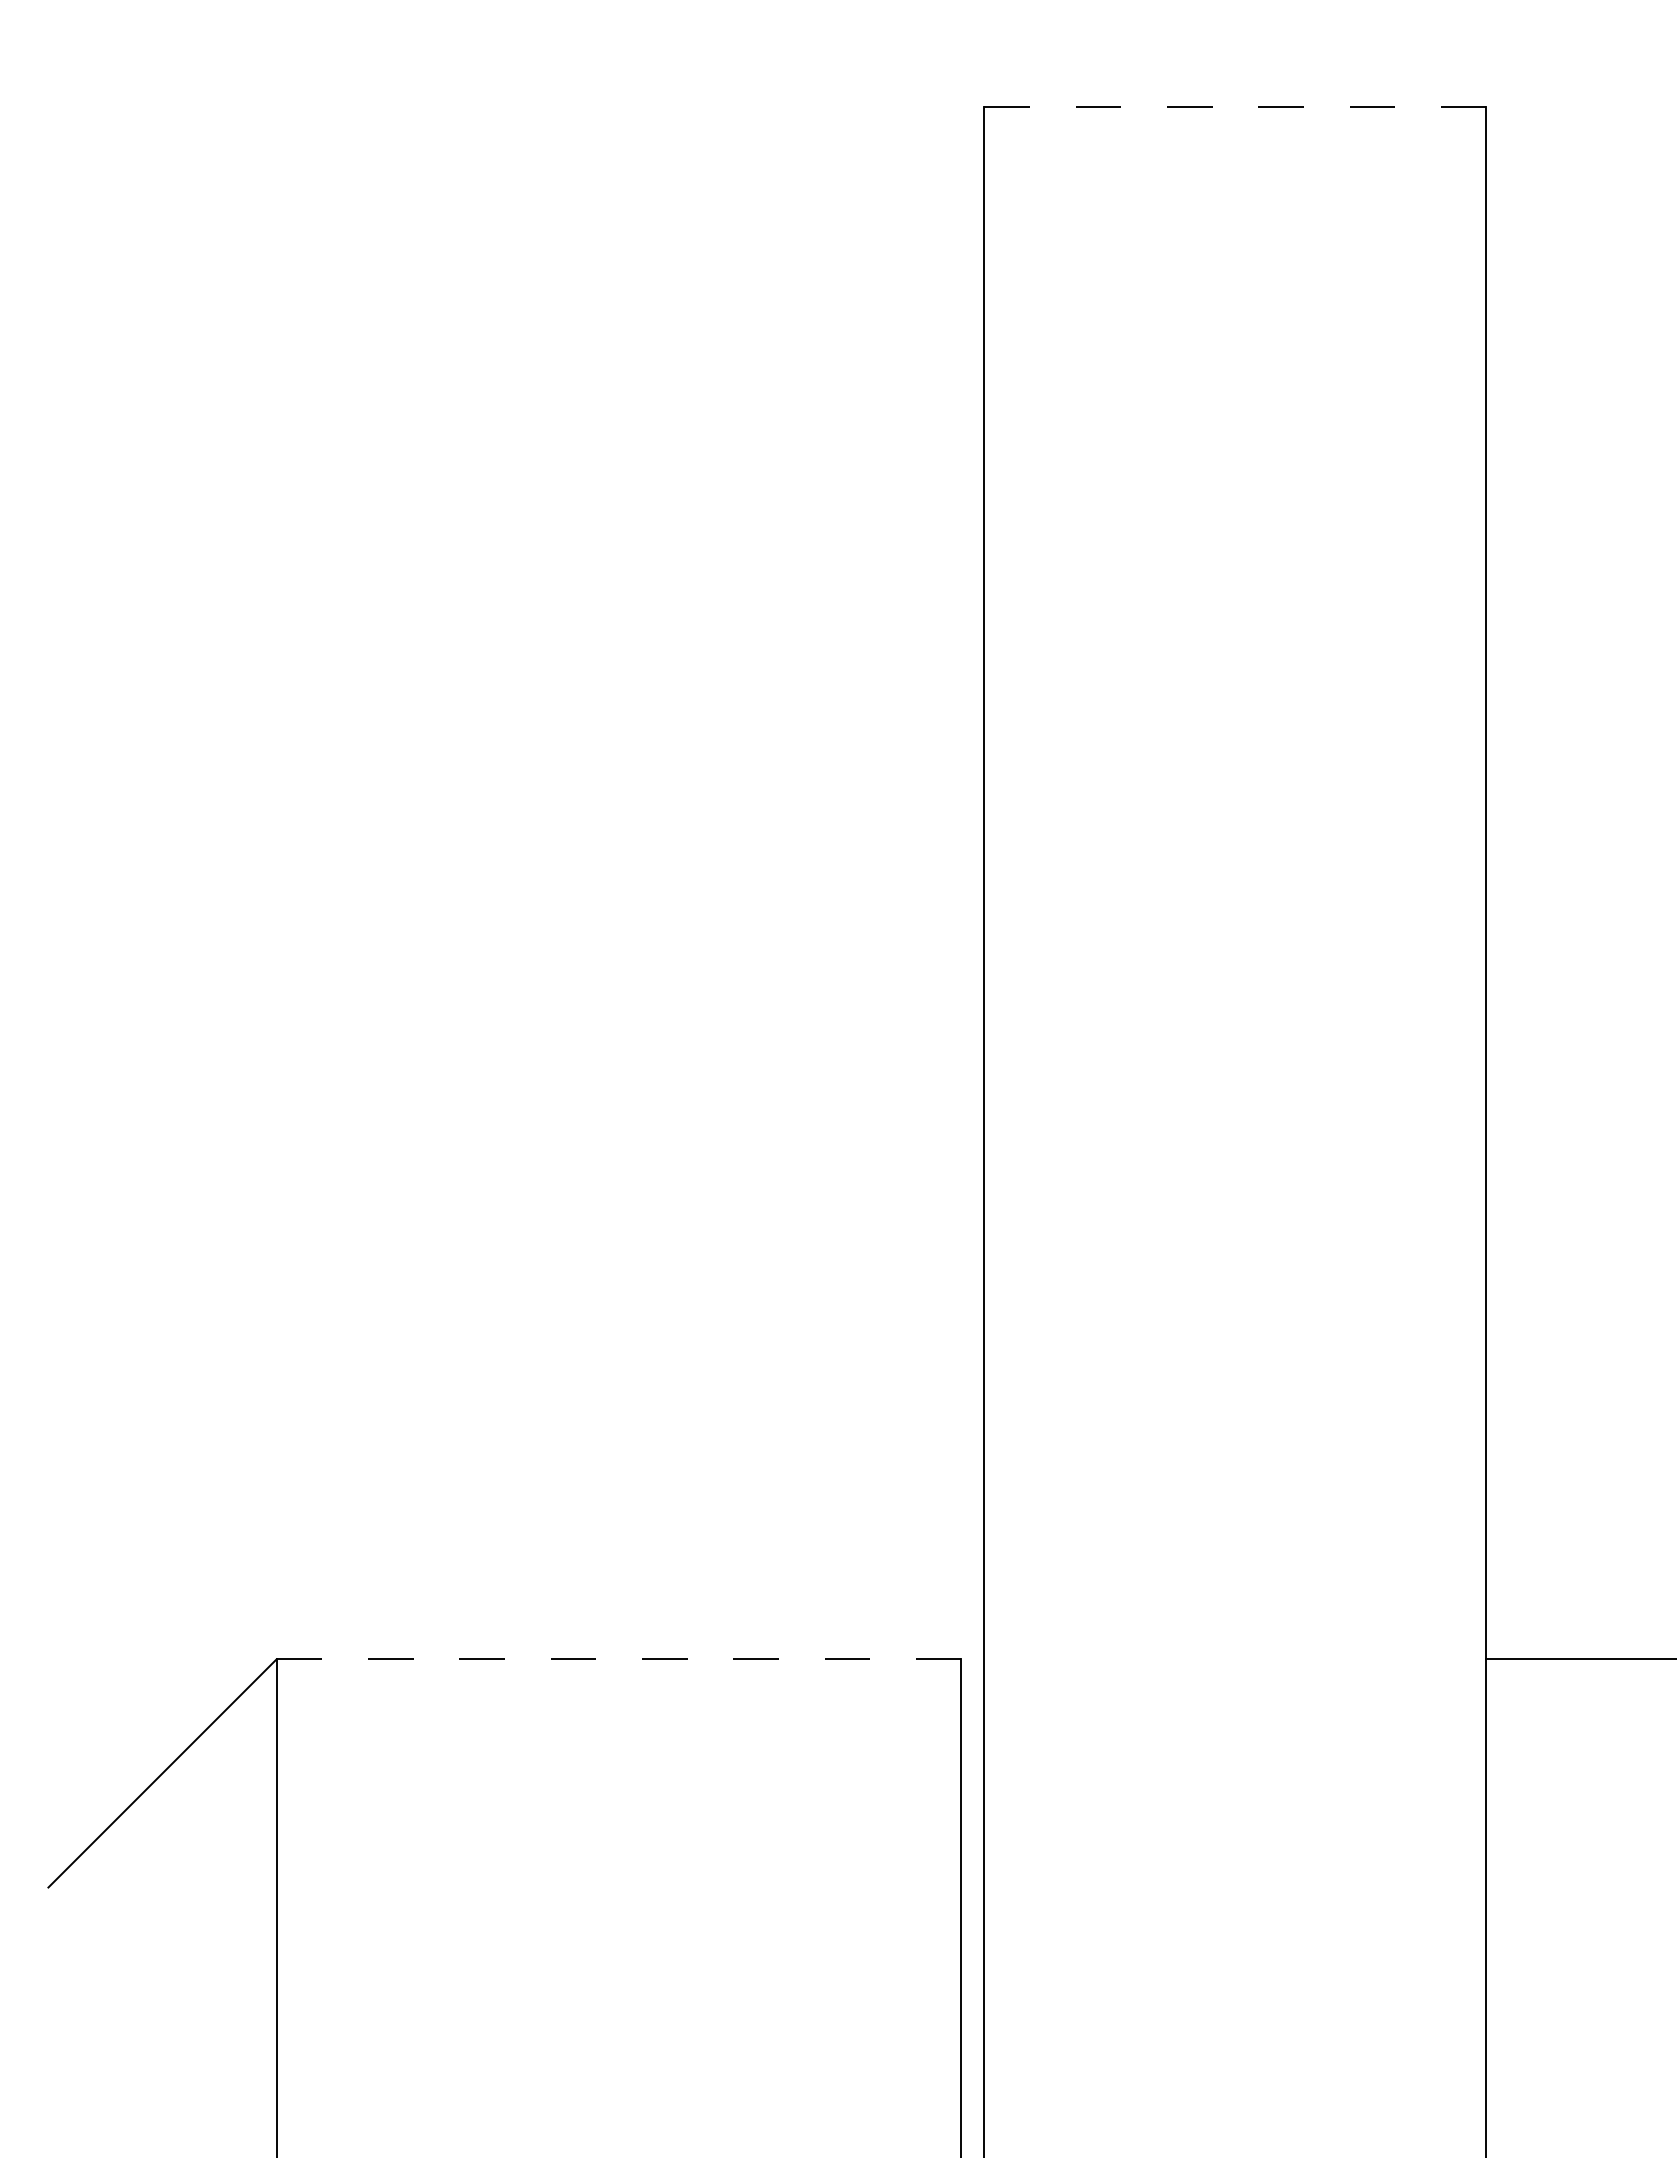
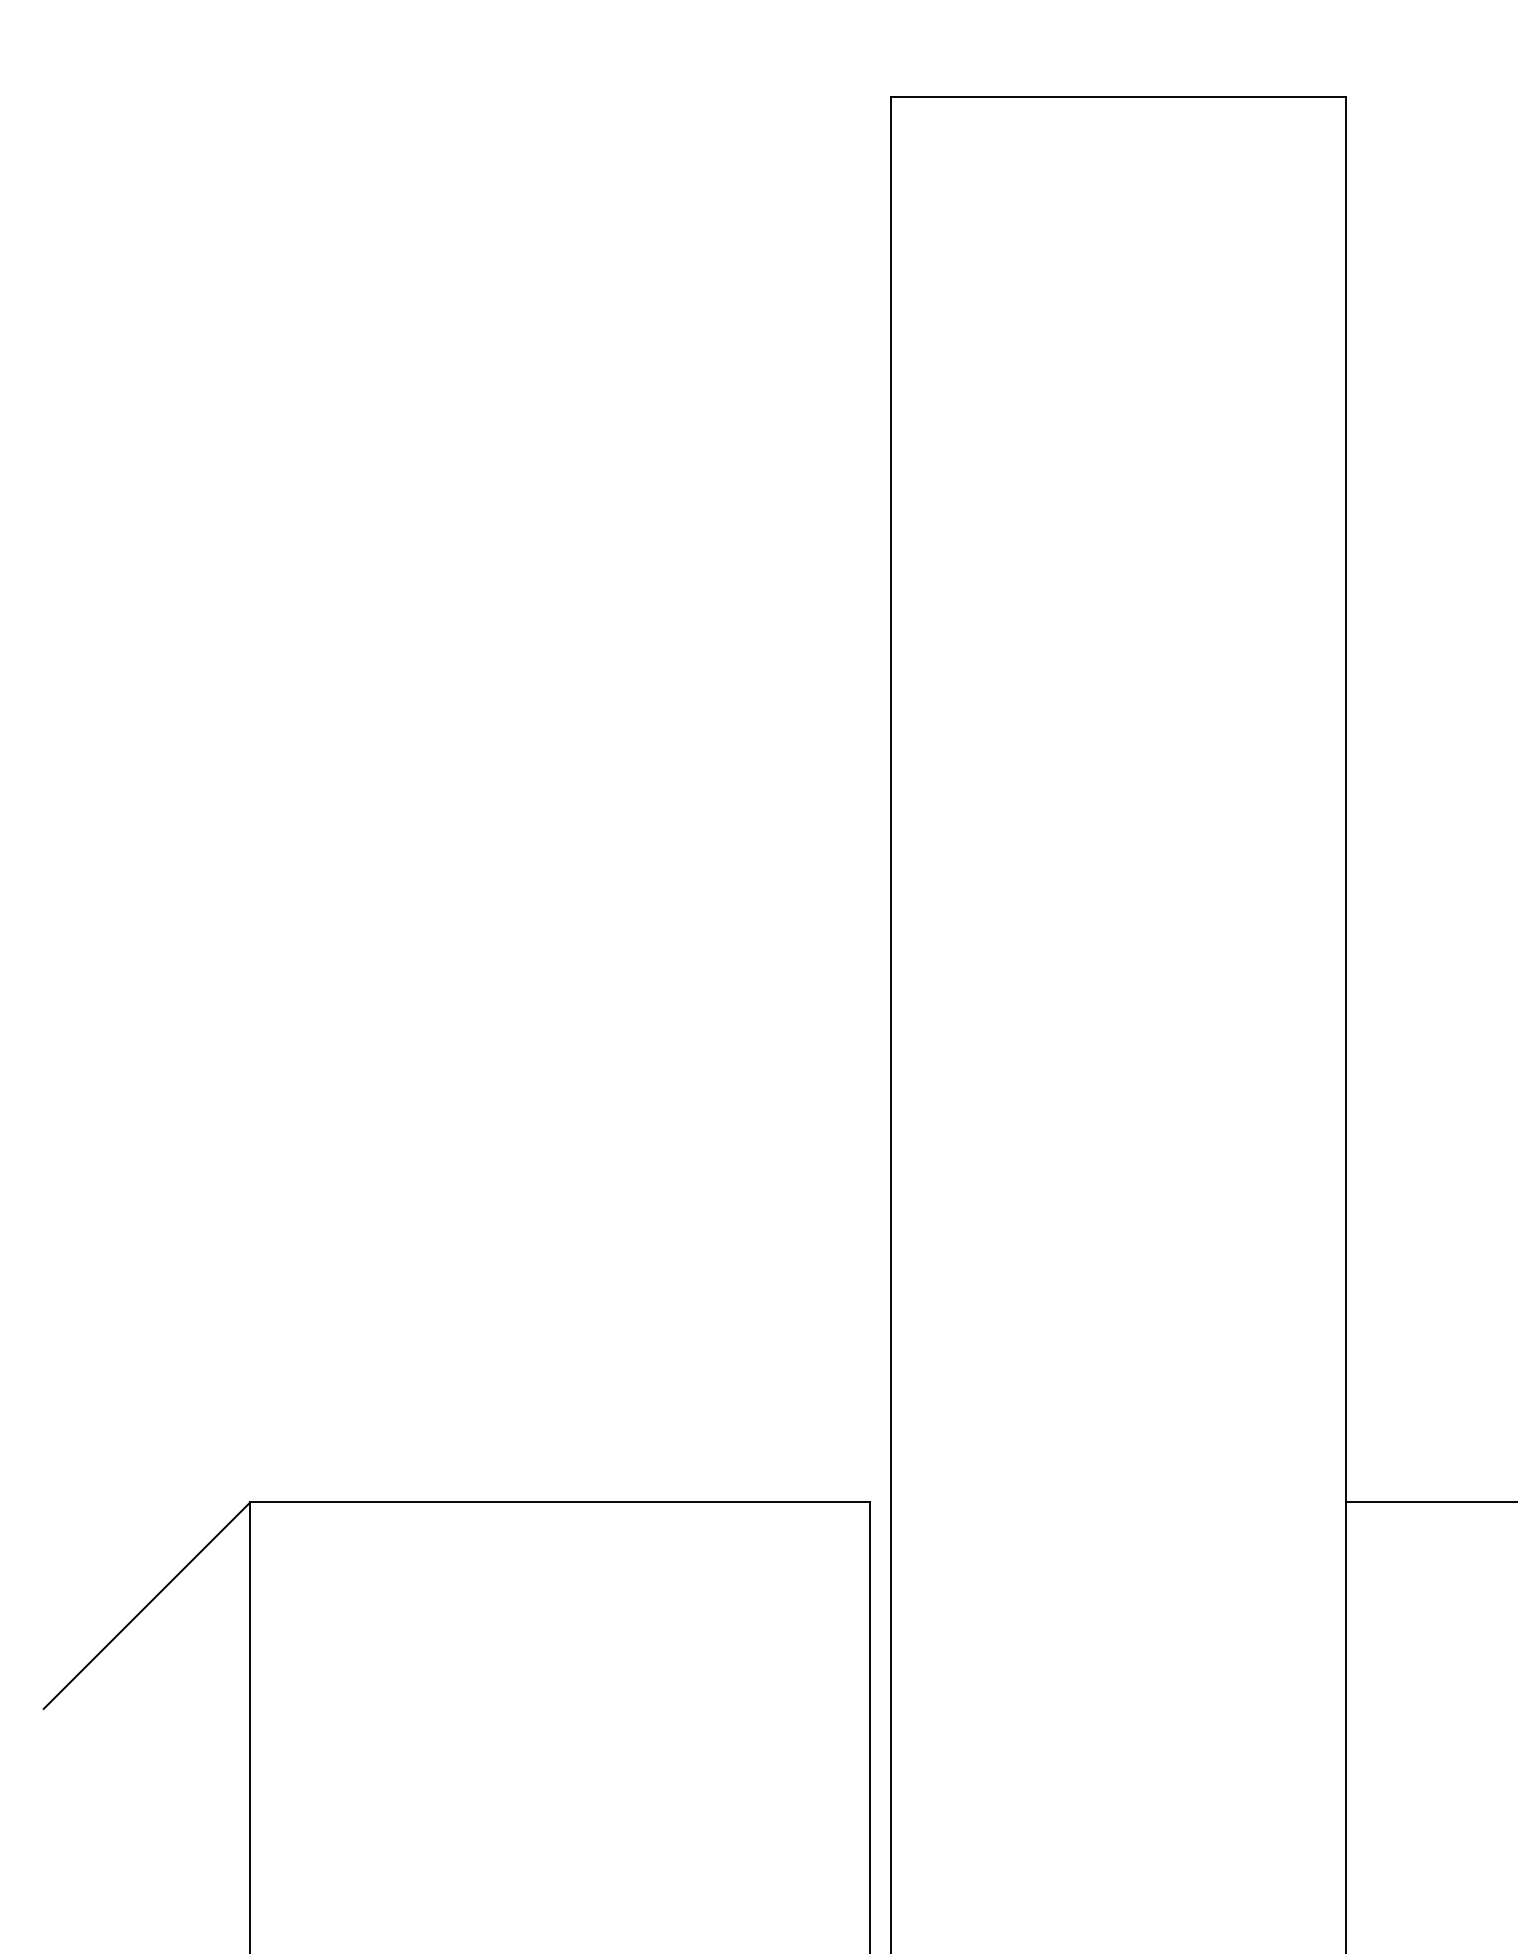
line: (1234, 107) -> (1117, 97), dashed -> solid
line: (619, 1659) -> (560, 1502), dashed -> solid

